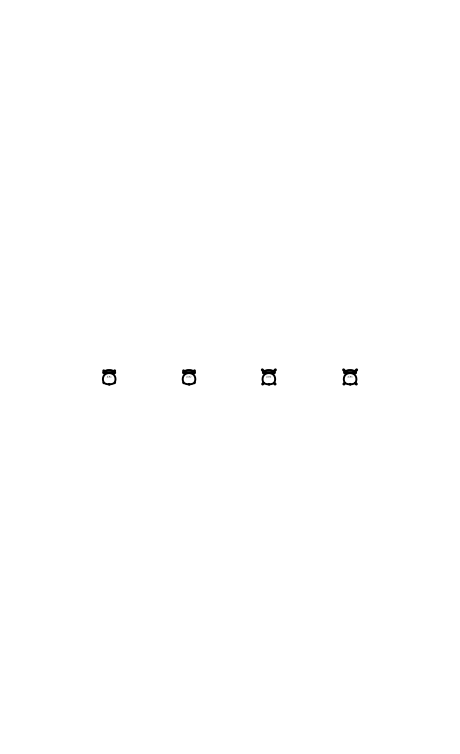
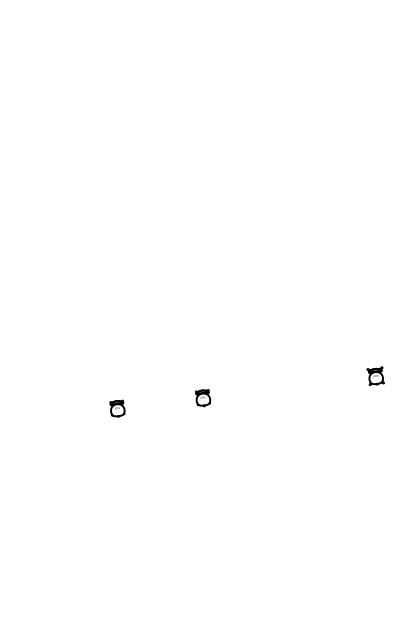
part: (268, 376) -> (288, 386), removed

